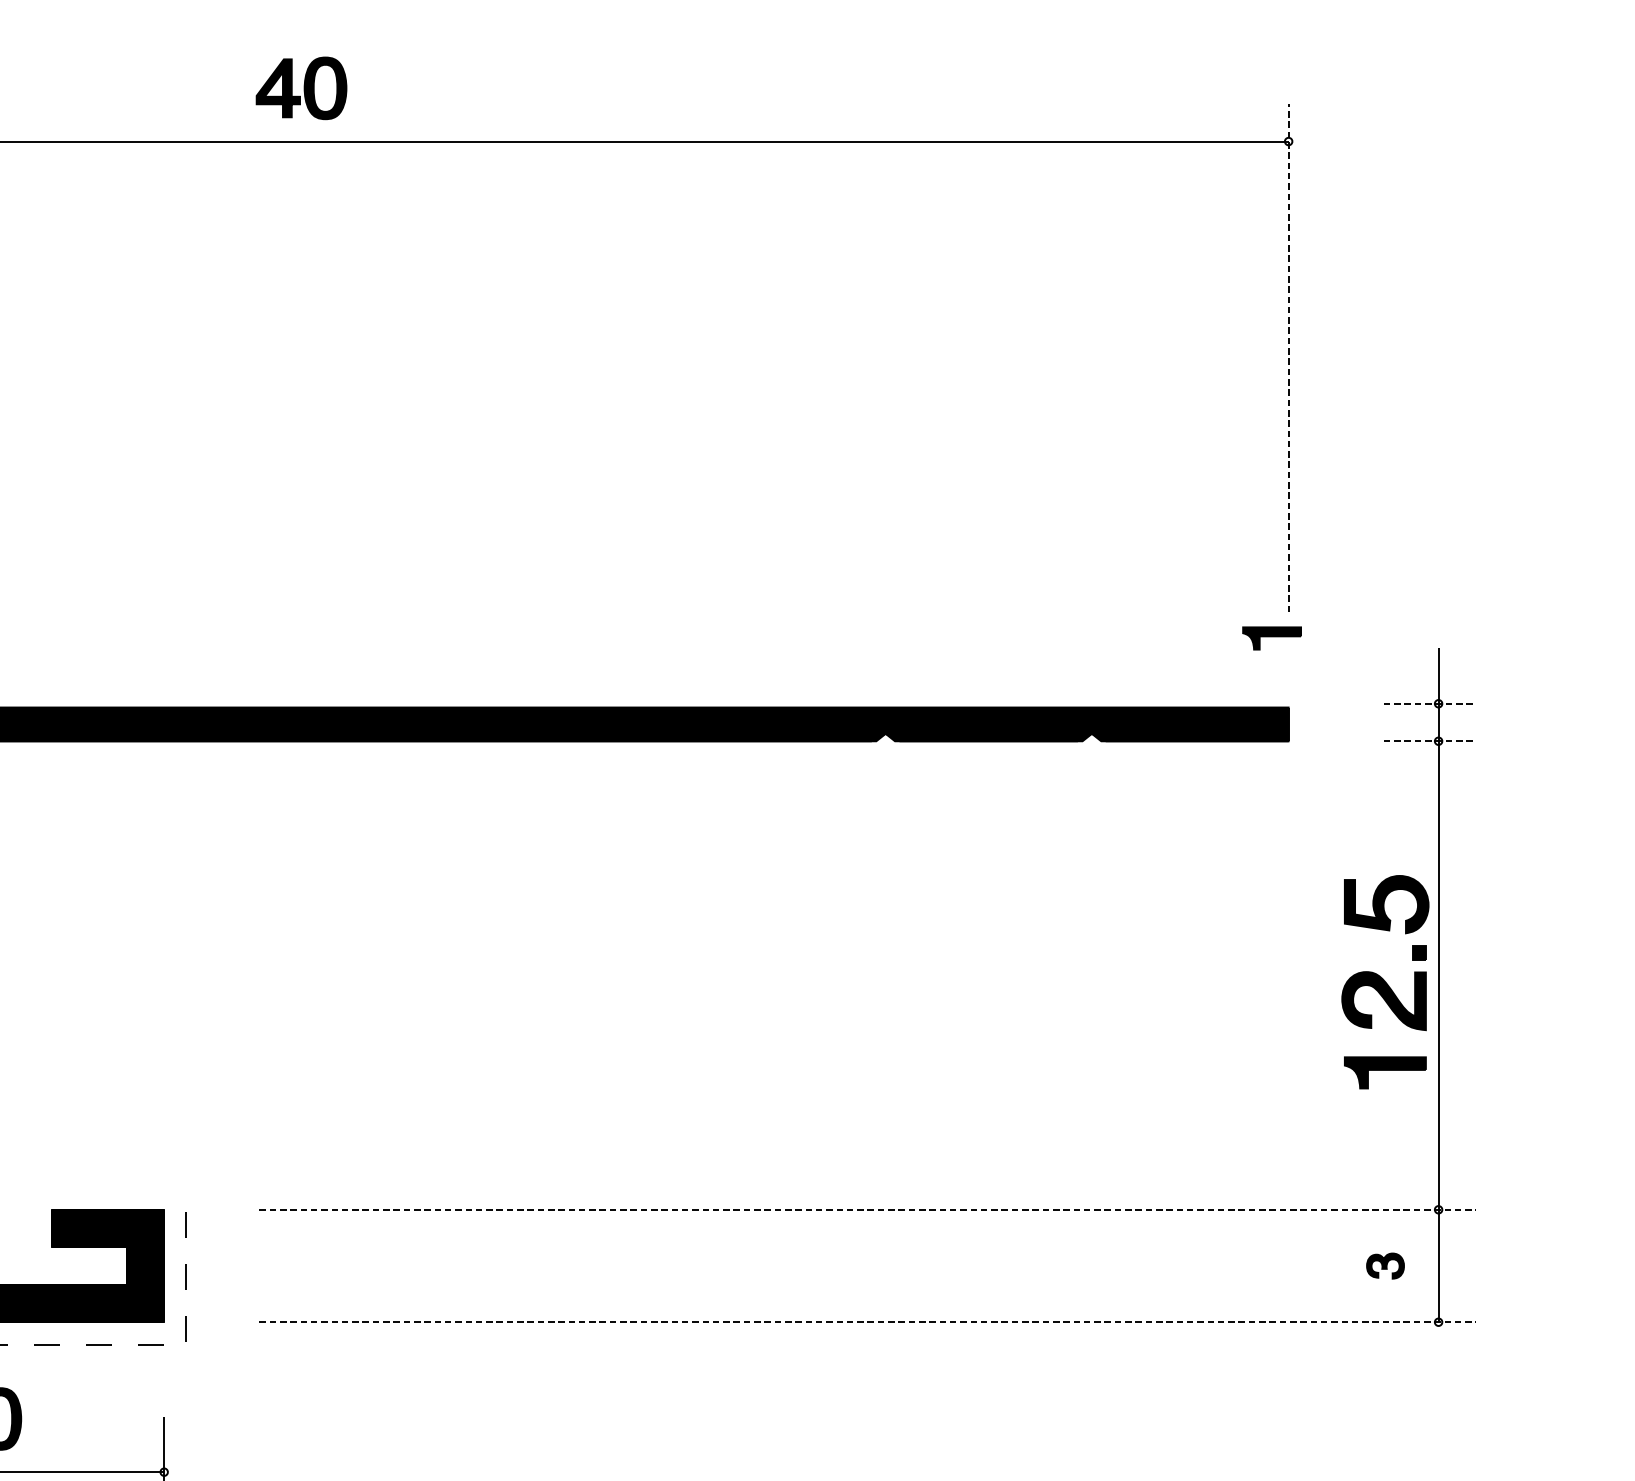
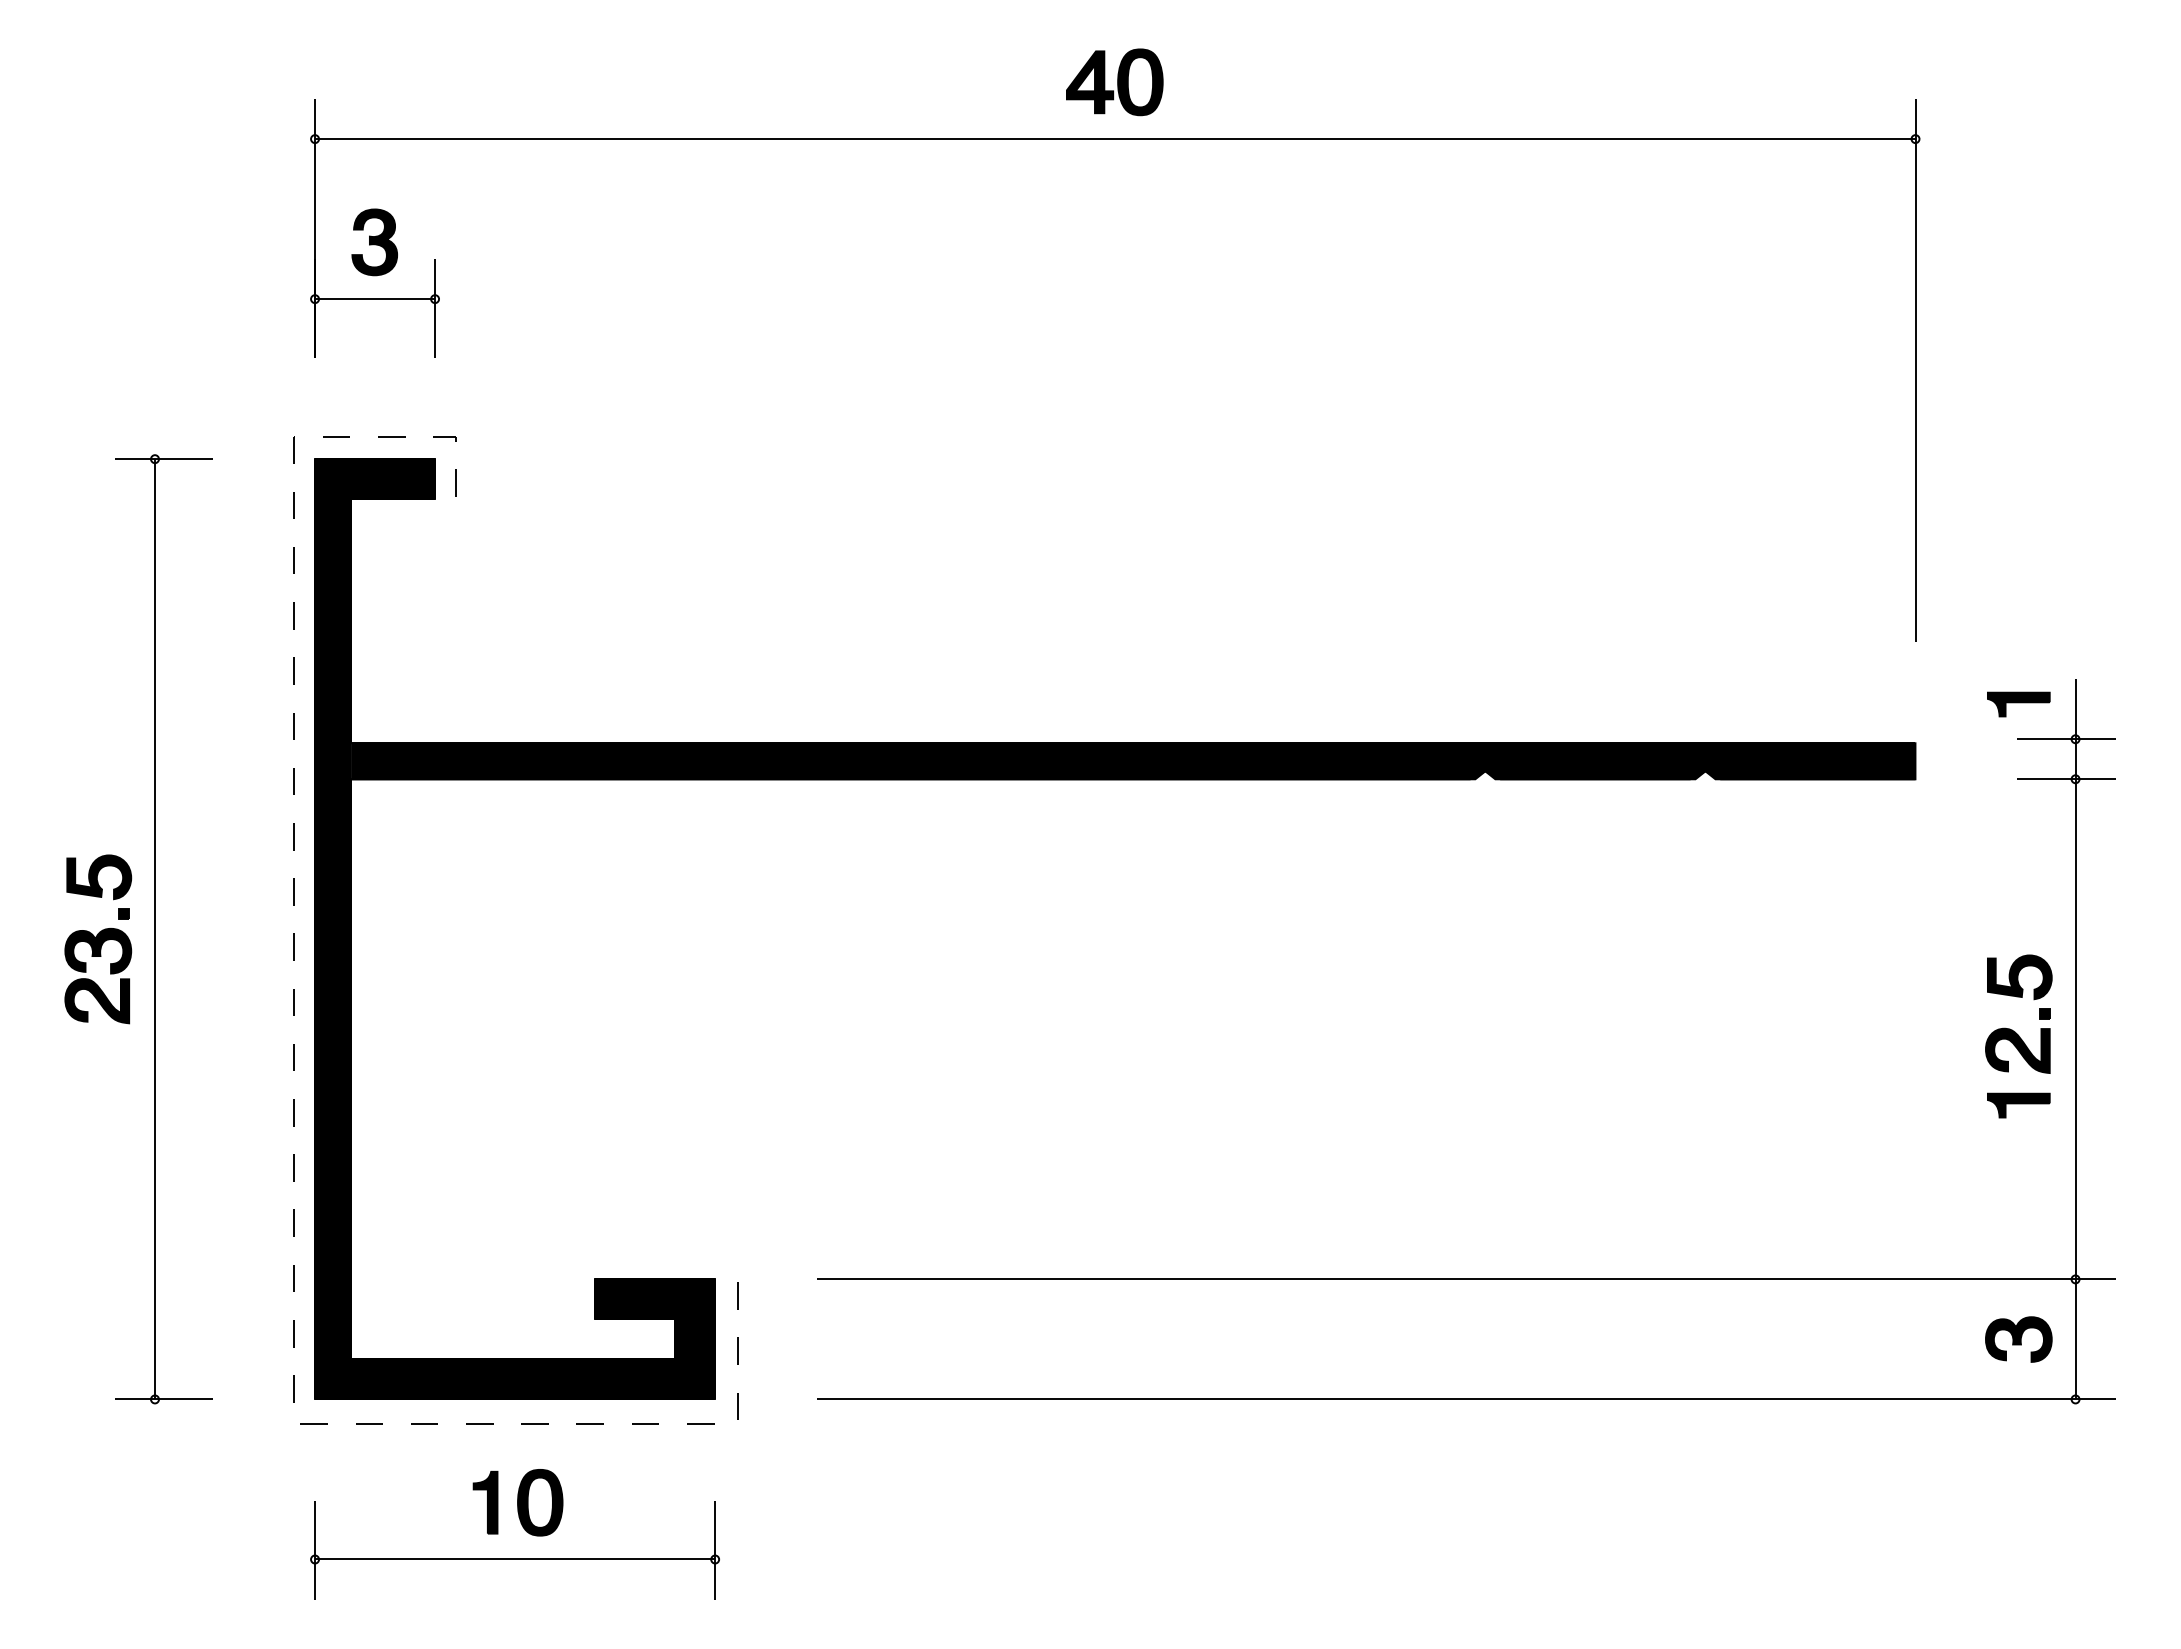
part: (301, 88) -> (1114, 82), moved
line: (1288, 357) -> (1915, 369), dashed -> solid
part: (1271, 638) -> (2018, 704), moved
line: (1430, 704) -> (2066, 739), dashed -> solid
line: (1430, 741) -> (2066, 779), dashed -> solid
part: (1385, 982) -> (2018, 1036), size x0.71
line: (868, 1209) -> (1466, 1279), dashed -> solid
part: (1385, 1266) -> (2018, 1339), size x1.67
line: (868, 1322) -> (1466, 1399), dashed -> solid

